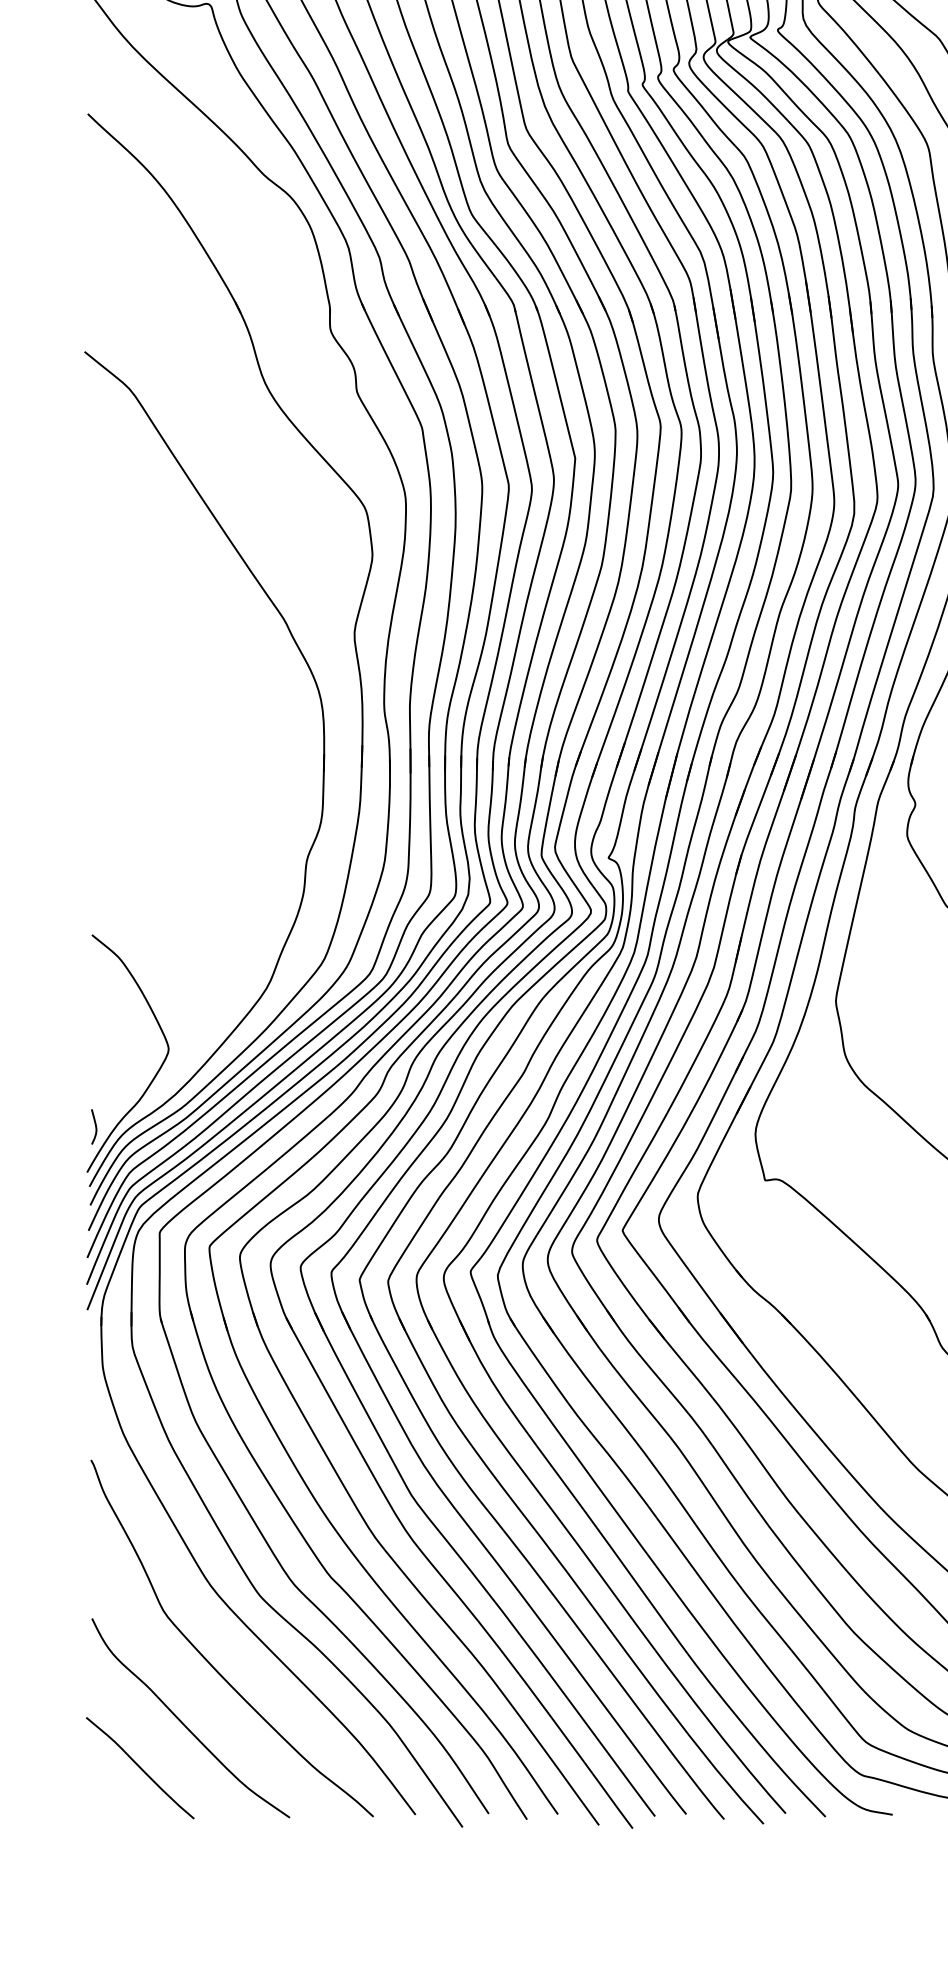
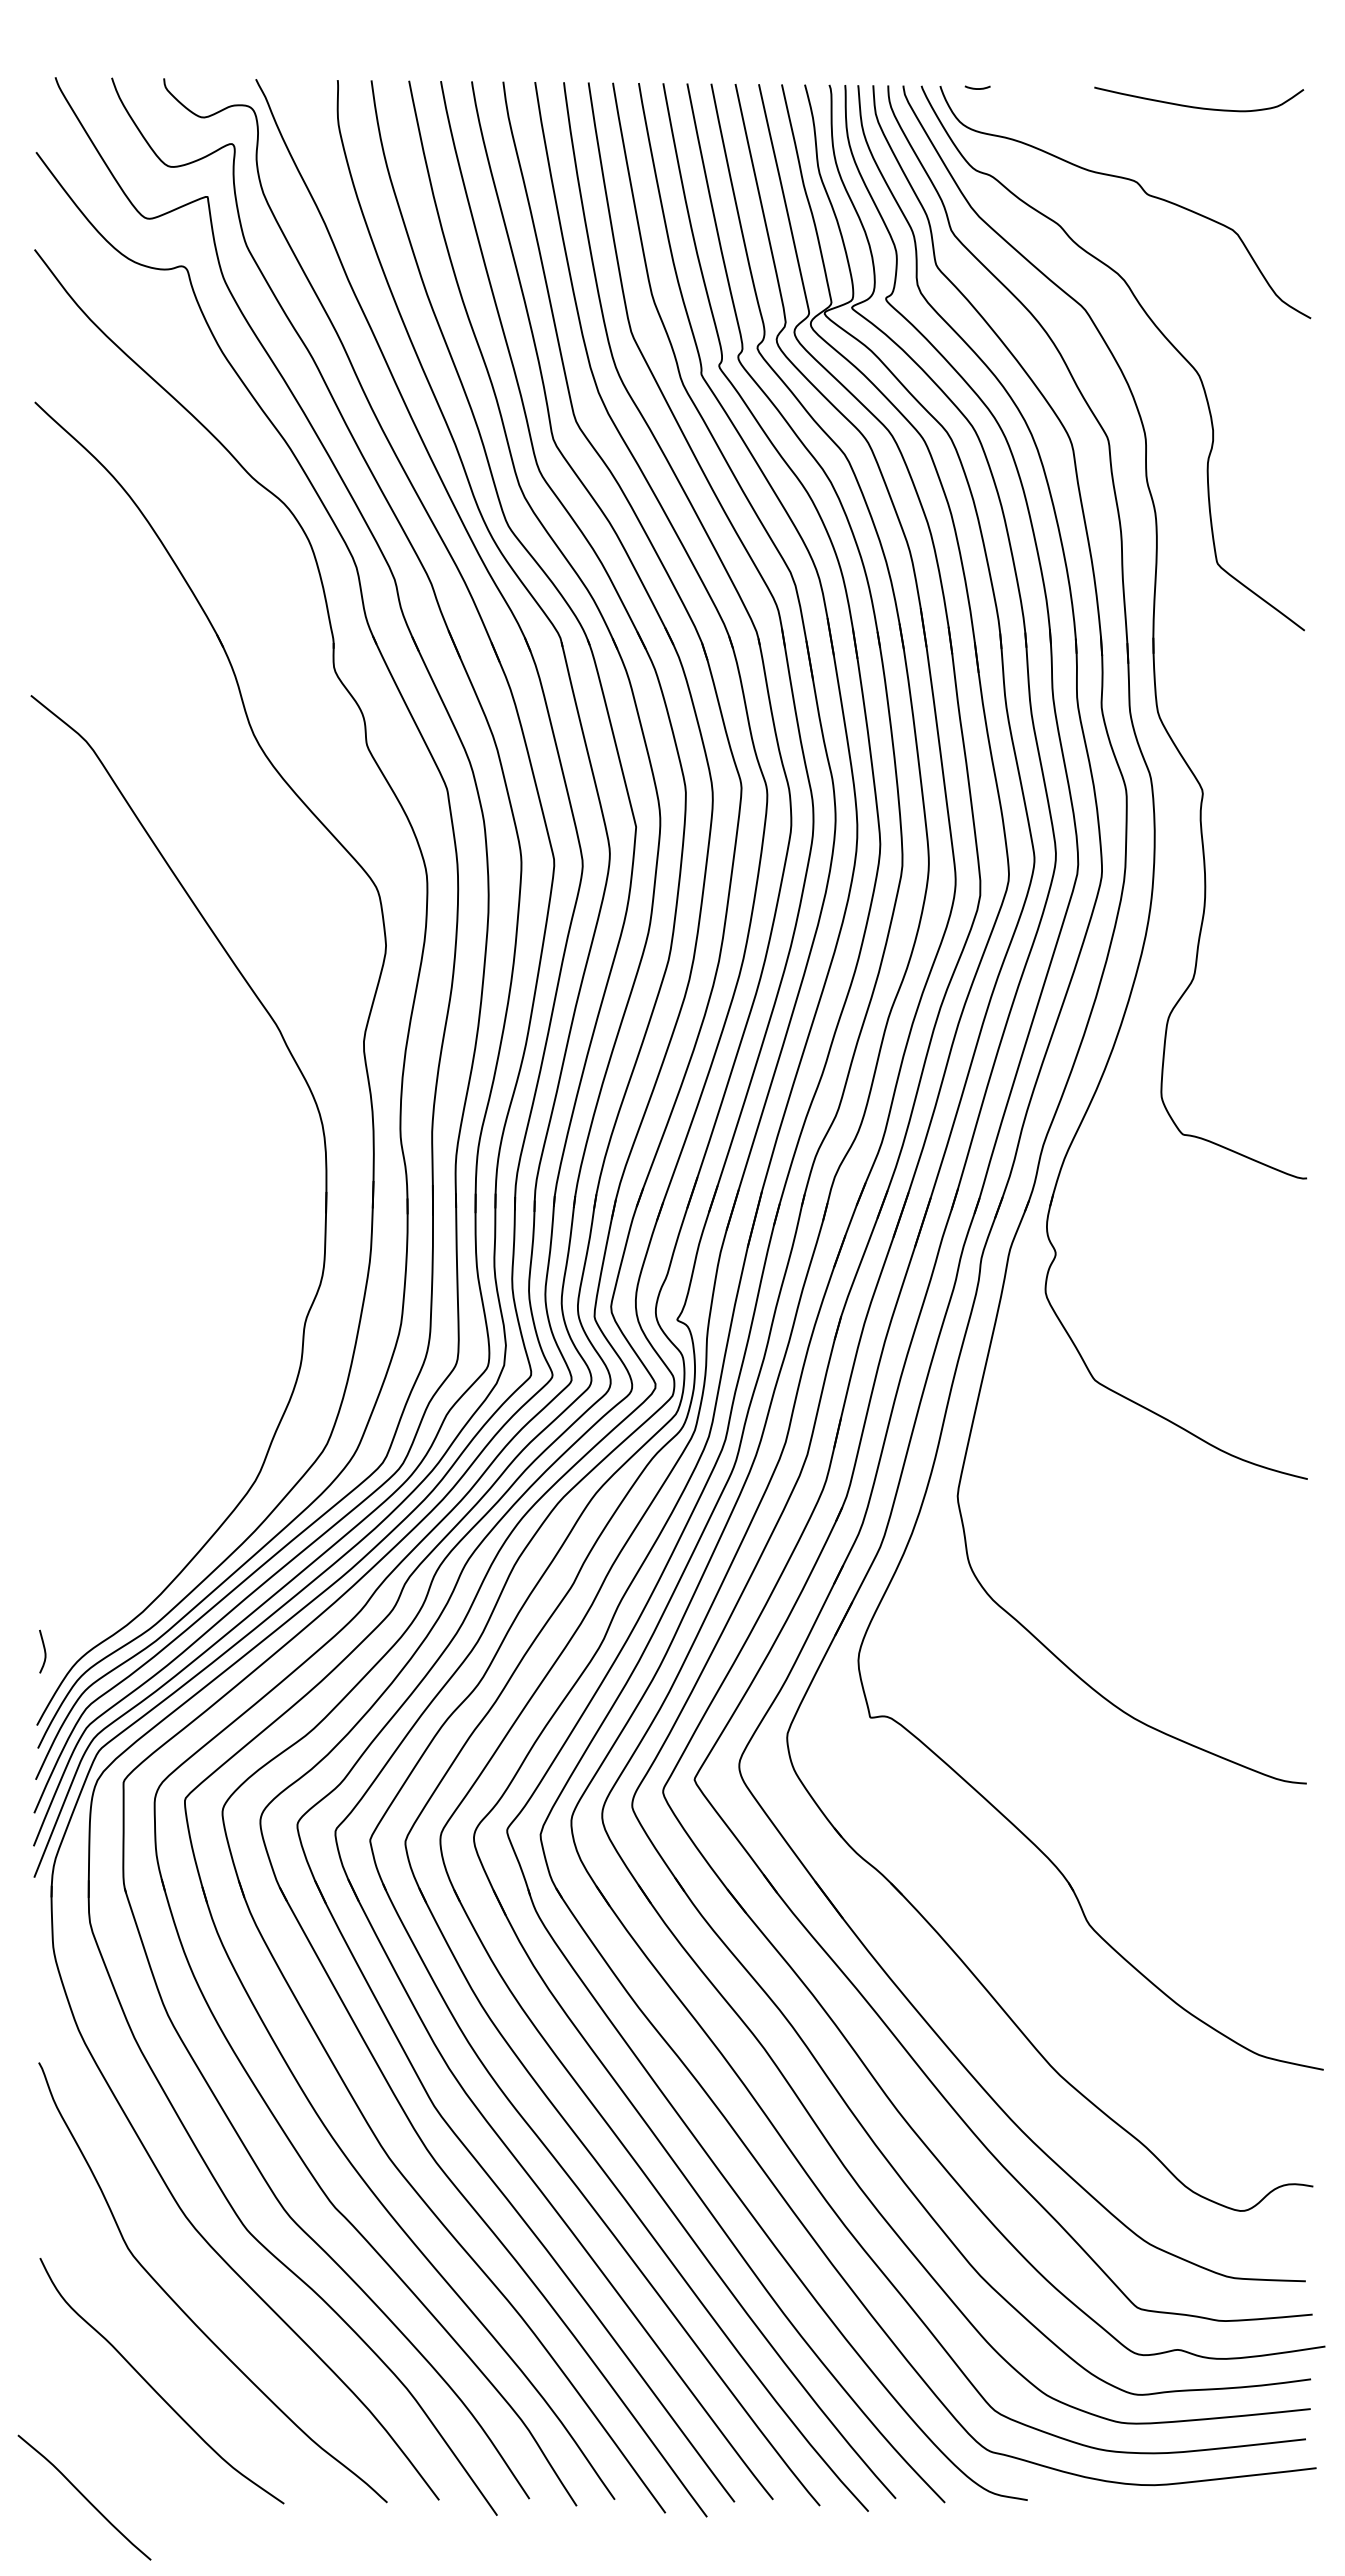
curve: (158, 1070) -> (121, 1581), removed
curve: (140, 1768) -> (84, 2497), moved

